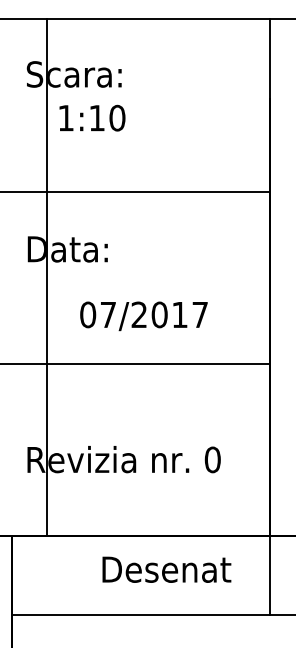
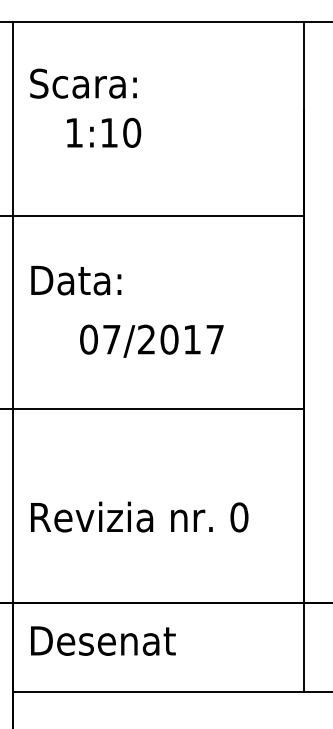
line: (46, 277) -> (12, 312), moved
text: (143, 316) -> (151, 341), moved
text: (166, 569) -> (102, 640), moved

